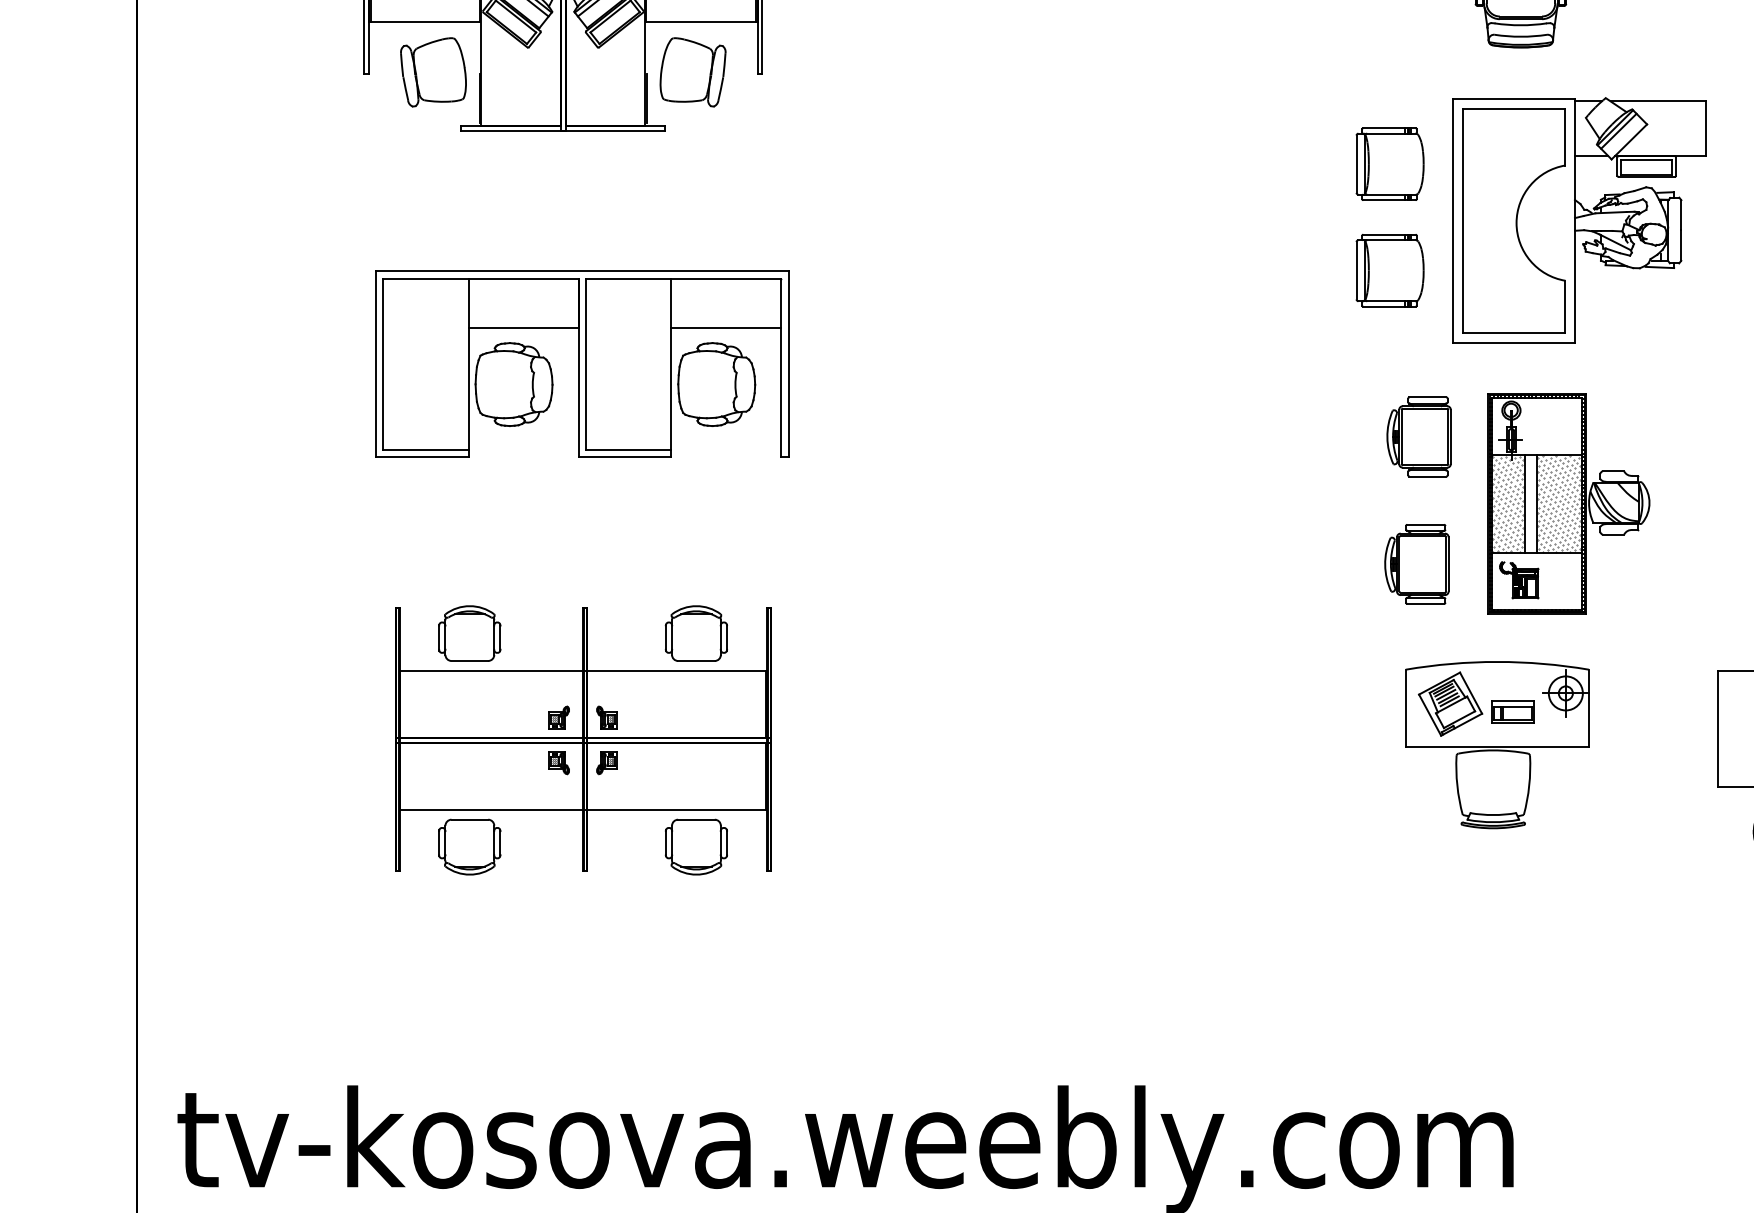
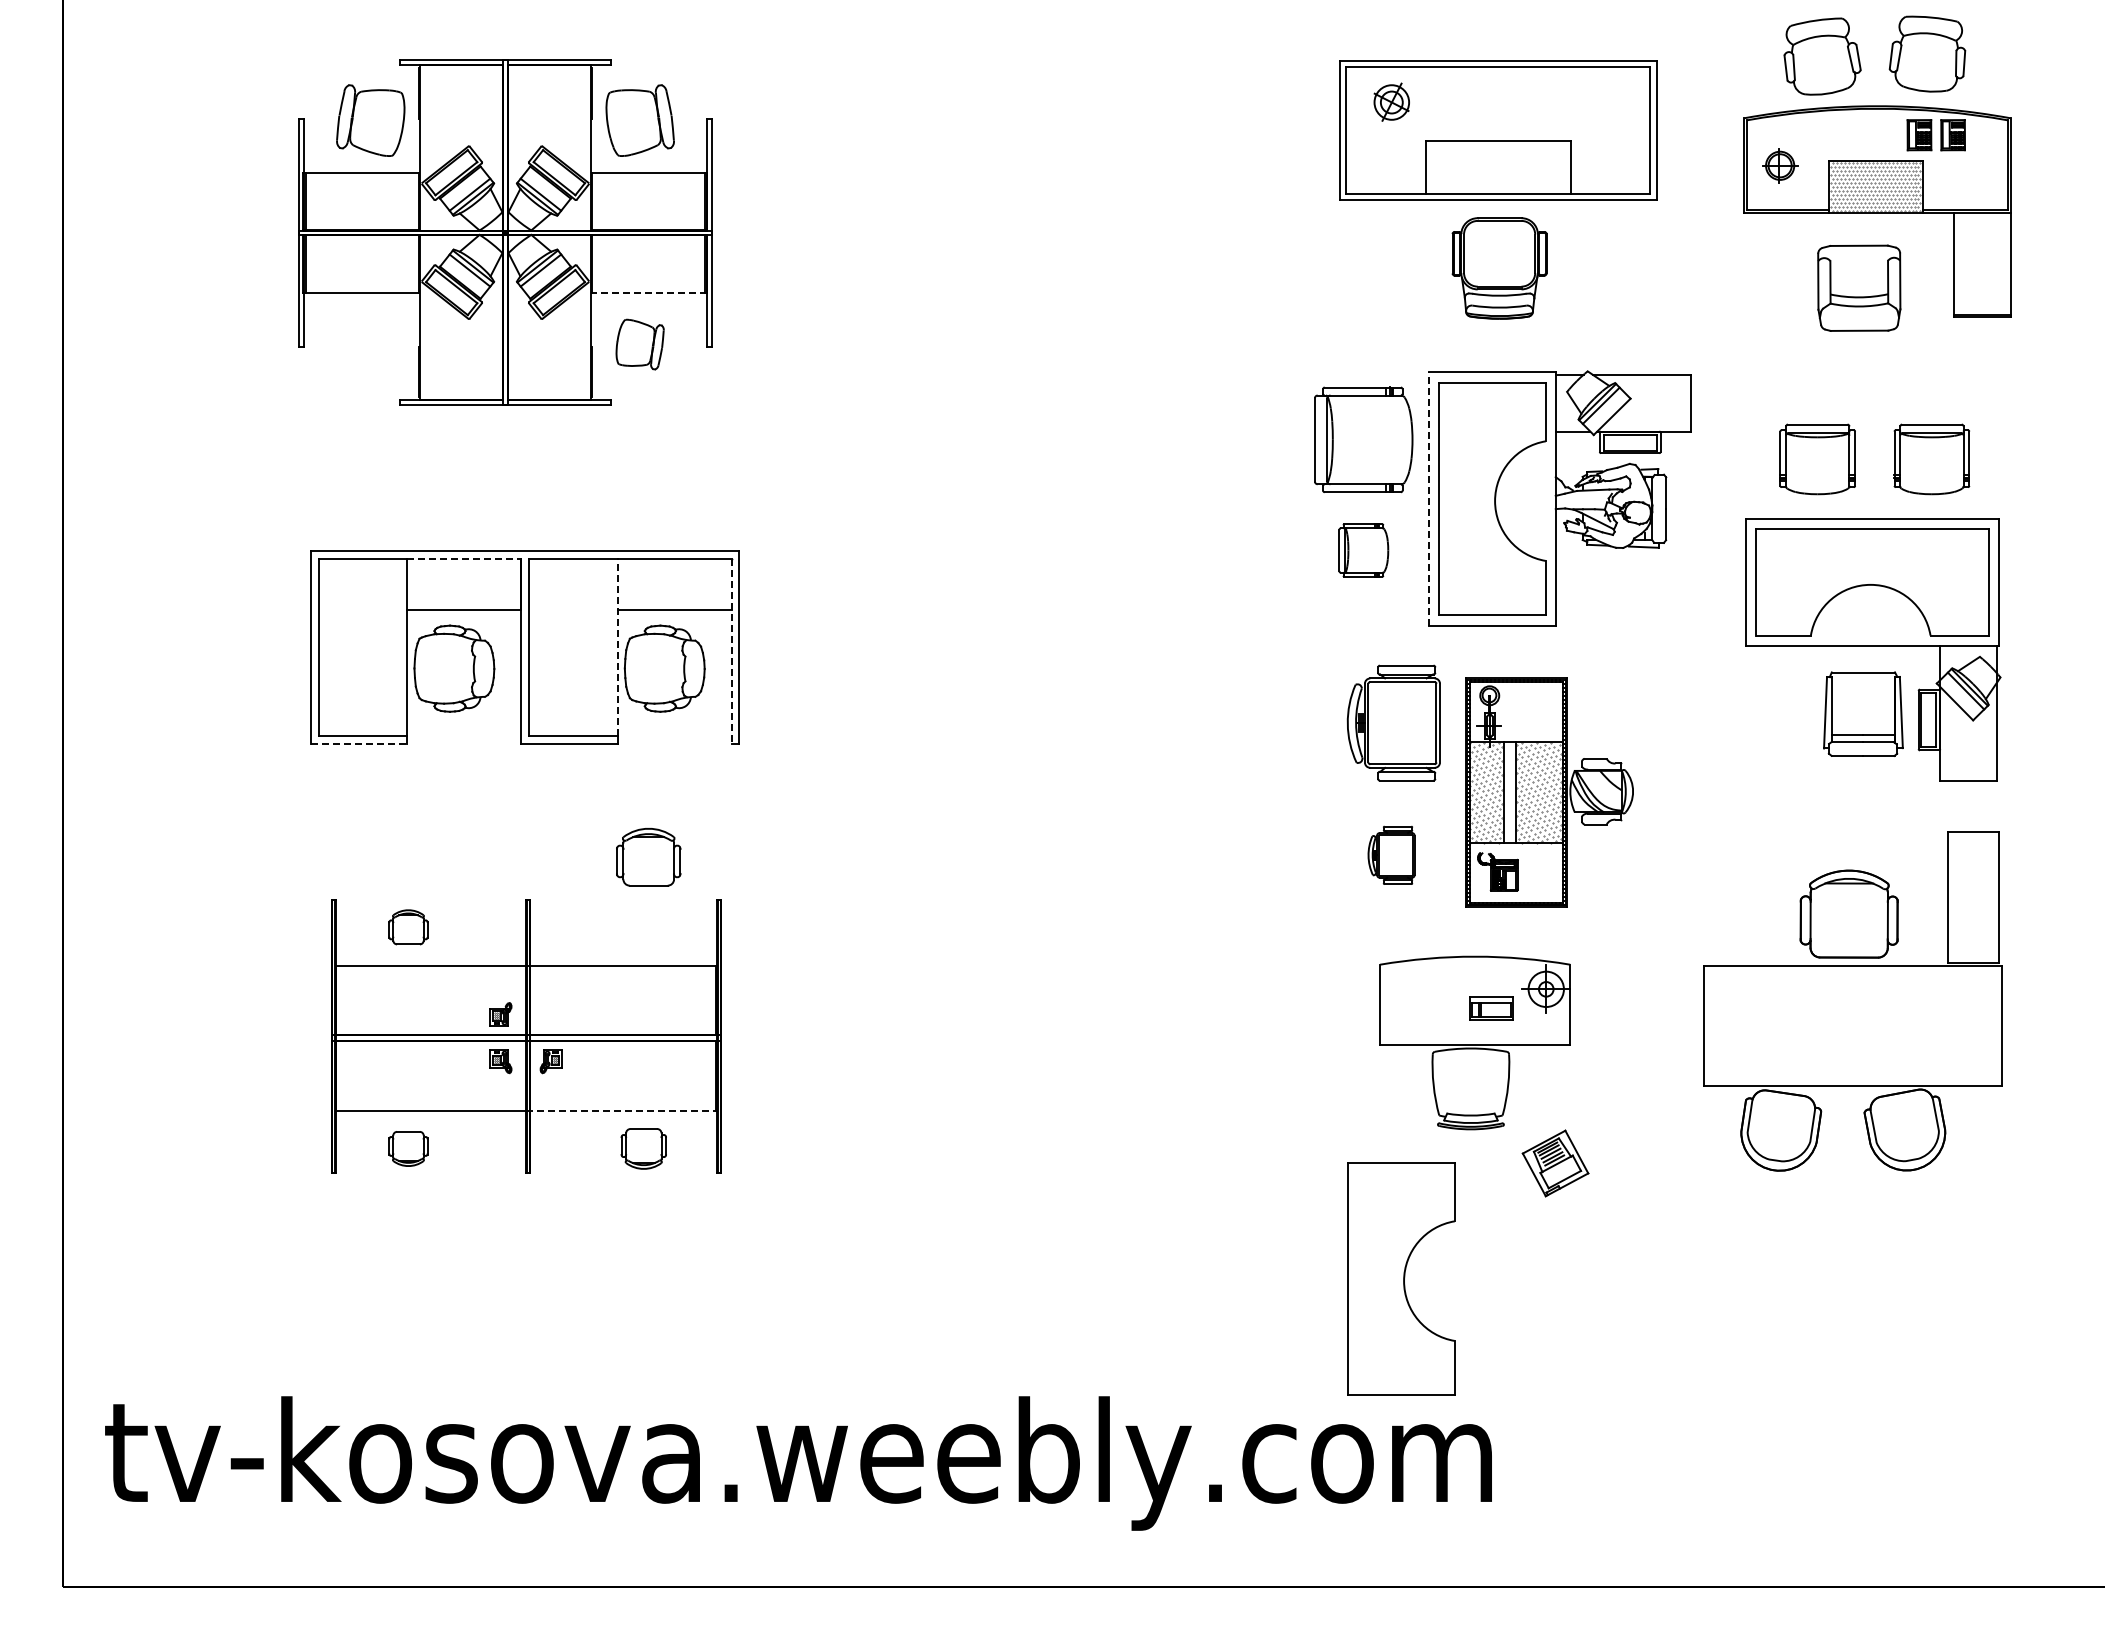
line: (702, 22) -> (649, 292), solid -> dashed
part: (433, 72) -> (370, 344), removed
part: (692, 72) -> (639, 344), size x0.7
part: (1389, 163) -> (1363, 439), size x1.4
line: (1453, 221) -> (1429, 499), solid -> dashed
part: (1389, 270) -> (1363, 550), size x0.7
line: (523, 278) -> (464, 558), solid -> dashed
line: (671, 364) -> (617, 647), solid -> dashed
line: (781, 367) -> (731, 651), solid -> dashed
part: (1418, 436) -> (1393, 722), size x1.4
line: (422, 456) -> (359, 743), solid -> dashed
part: (1416, 564) -> (1391, 855), size x0.7
part: (469, 633) -> (408, 927), size x0.6
part: (696, 633) -> (648, 857), moved
part: (1450, 704) -> (1555, 1163), moved
part: (606, 717) -> (550, 1014), removed
line: (675, 810) -> (621, 1110), solid -> dashed
part: (469, 846) -> (408, 1148), size x0.6
part: (696, 846) -> (643, 1148), size x0.7
part: (1426, 971) -> (1401, 1278), added

